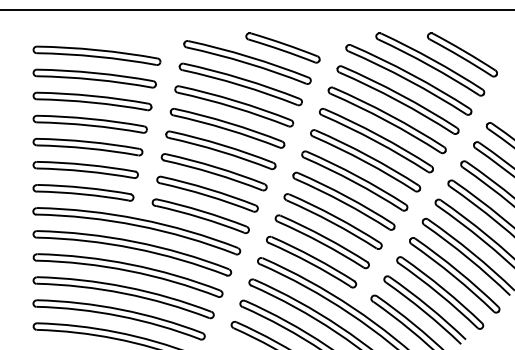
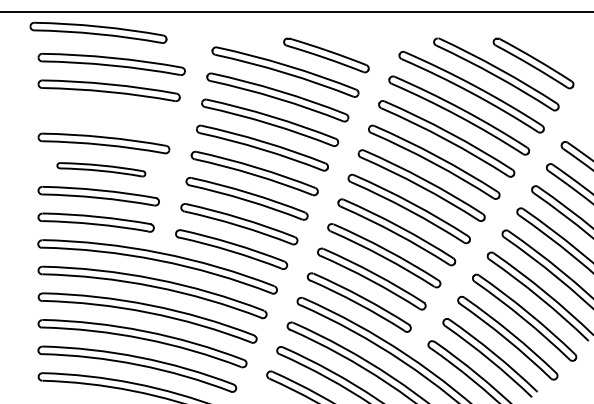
part: (92, 101) -> (98, 32), moved
part: (87, 146) -> (100, 169), size x0.7

